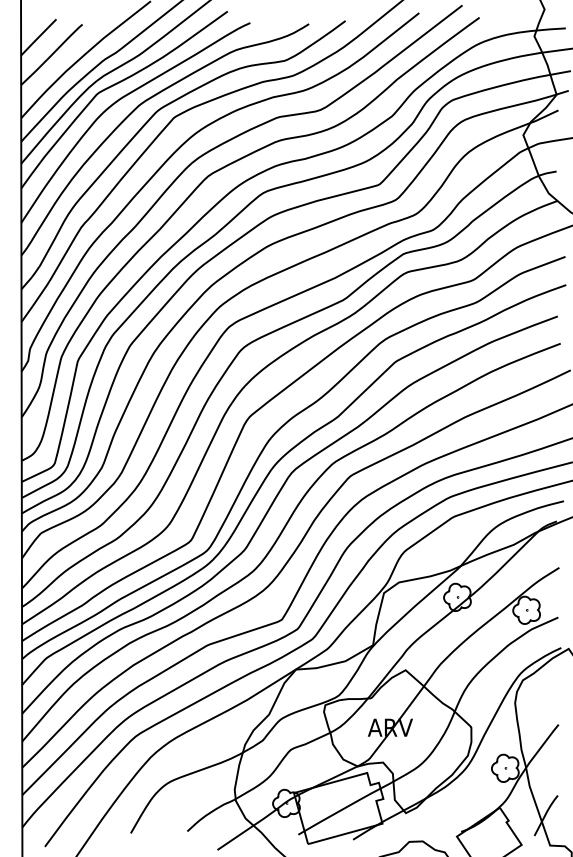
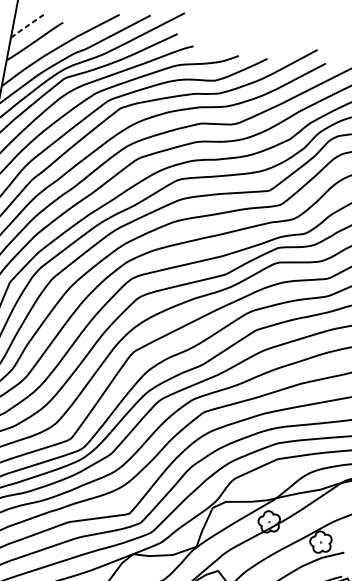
line: (38, 37) -> (27, 26), solid -> dashed

